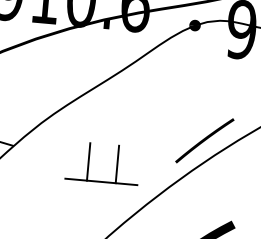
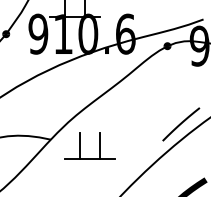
part: (89, 161) -> (80, 145), moved

